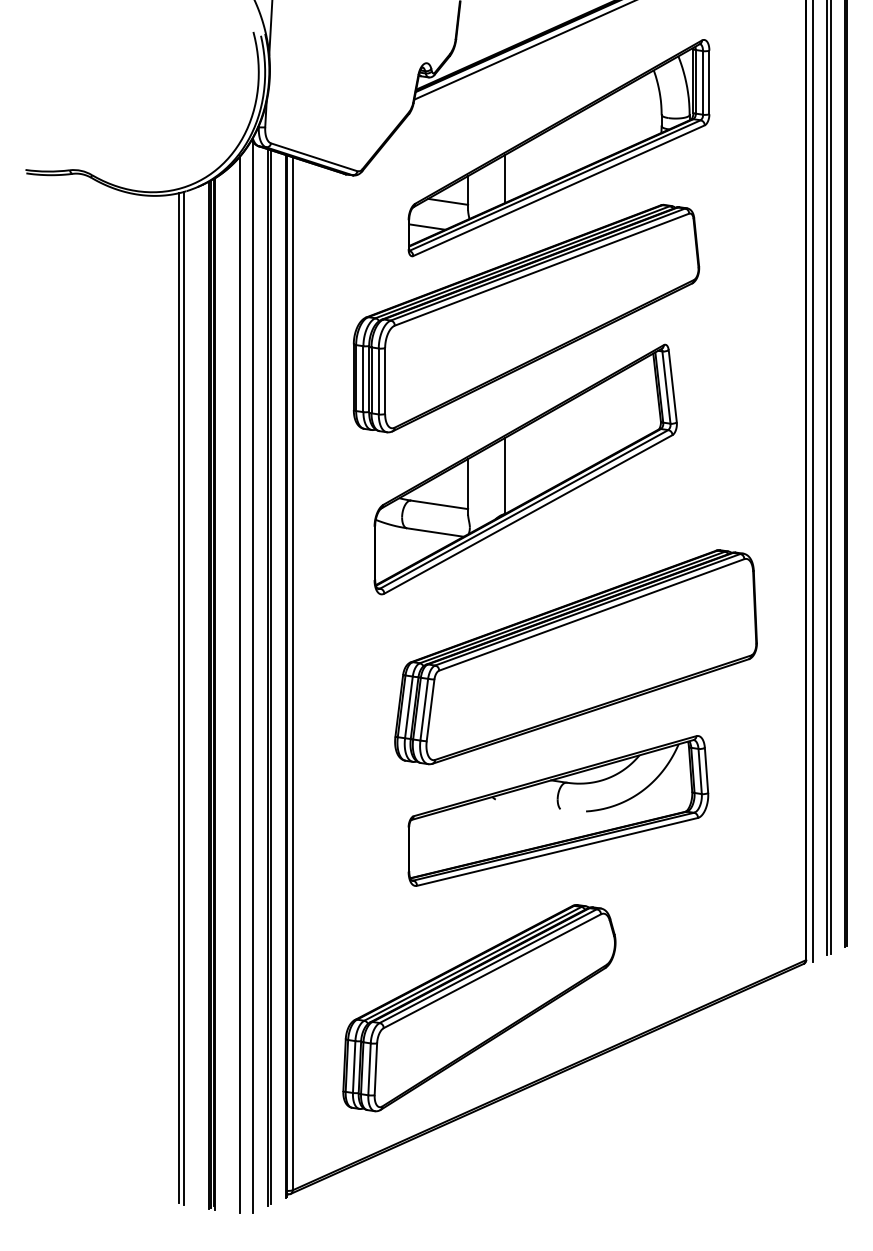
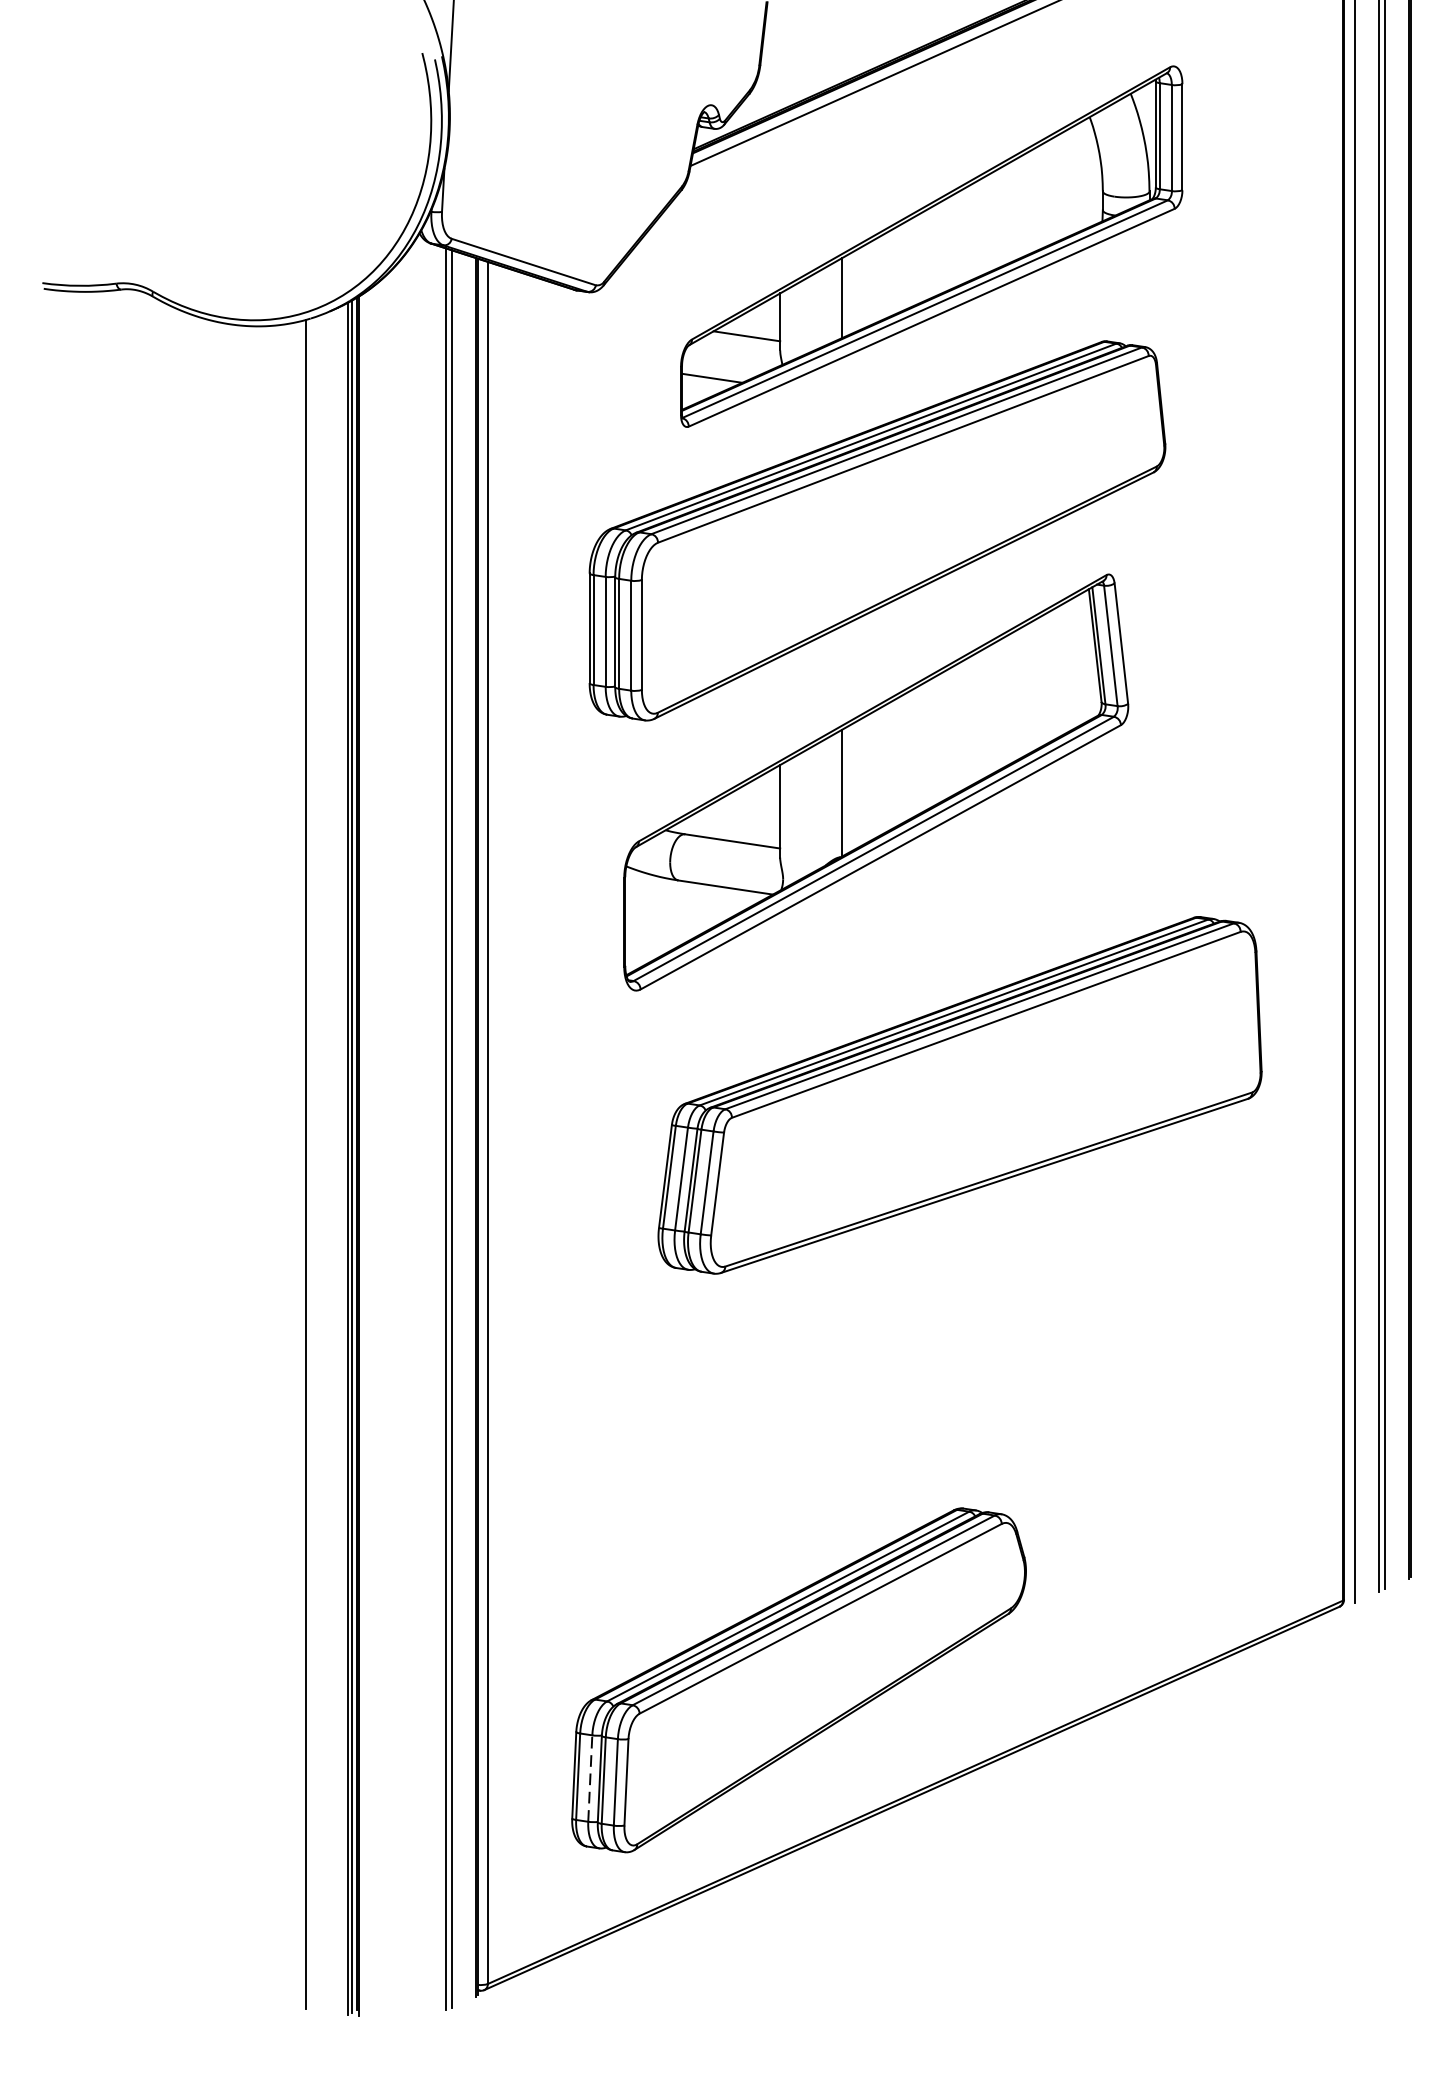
line: (253, 677) -> (422, 1129), removed
line: (240, 684) -> (400, 1140), removed
line: (179, 697) -> (299, 1162), removed
part: (558, 810) -> (930, 1350), removed
line: (354, 1067) -> (590, 1779), solid -> dashed

